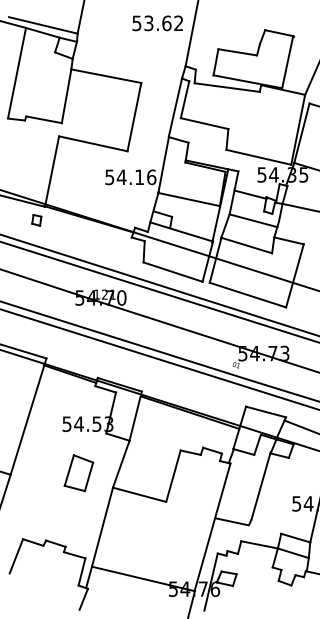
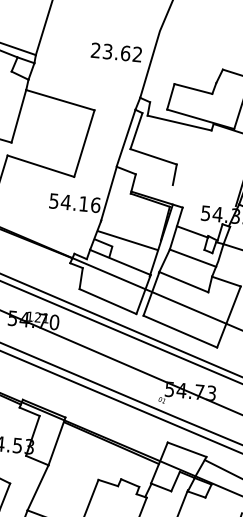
text: (136, 23) -> (95, 50), 53.62 -> 23.62
line: (258, 156) -> (204, 194), removed
line: (188, 199) -> (127, 240), moved

